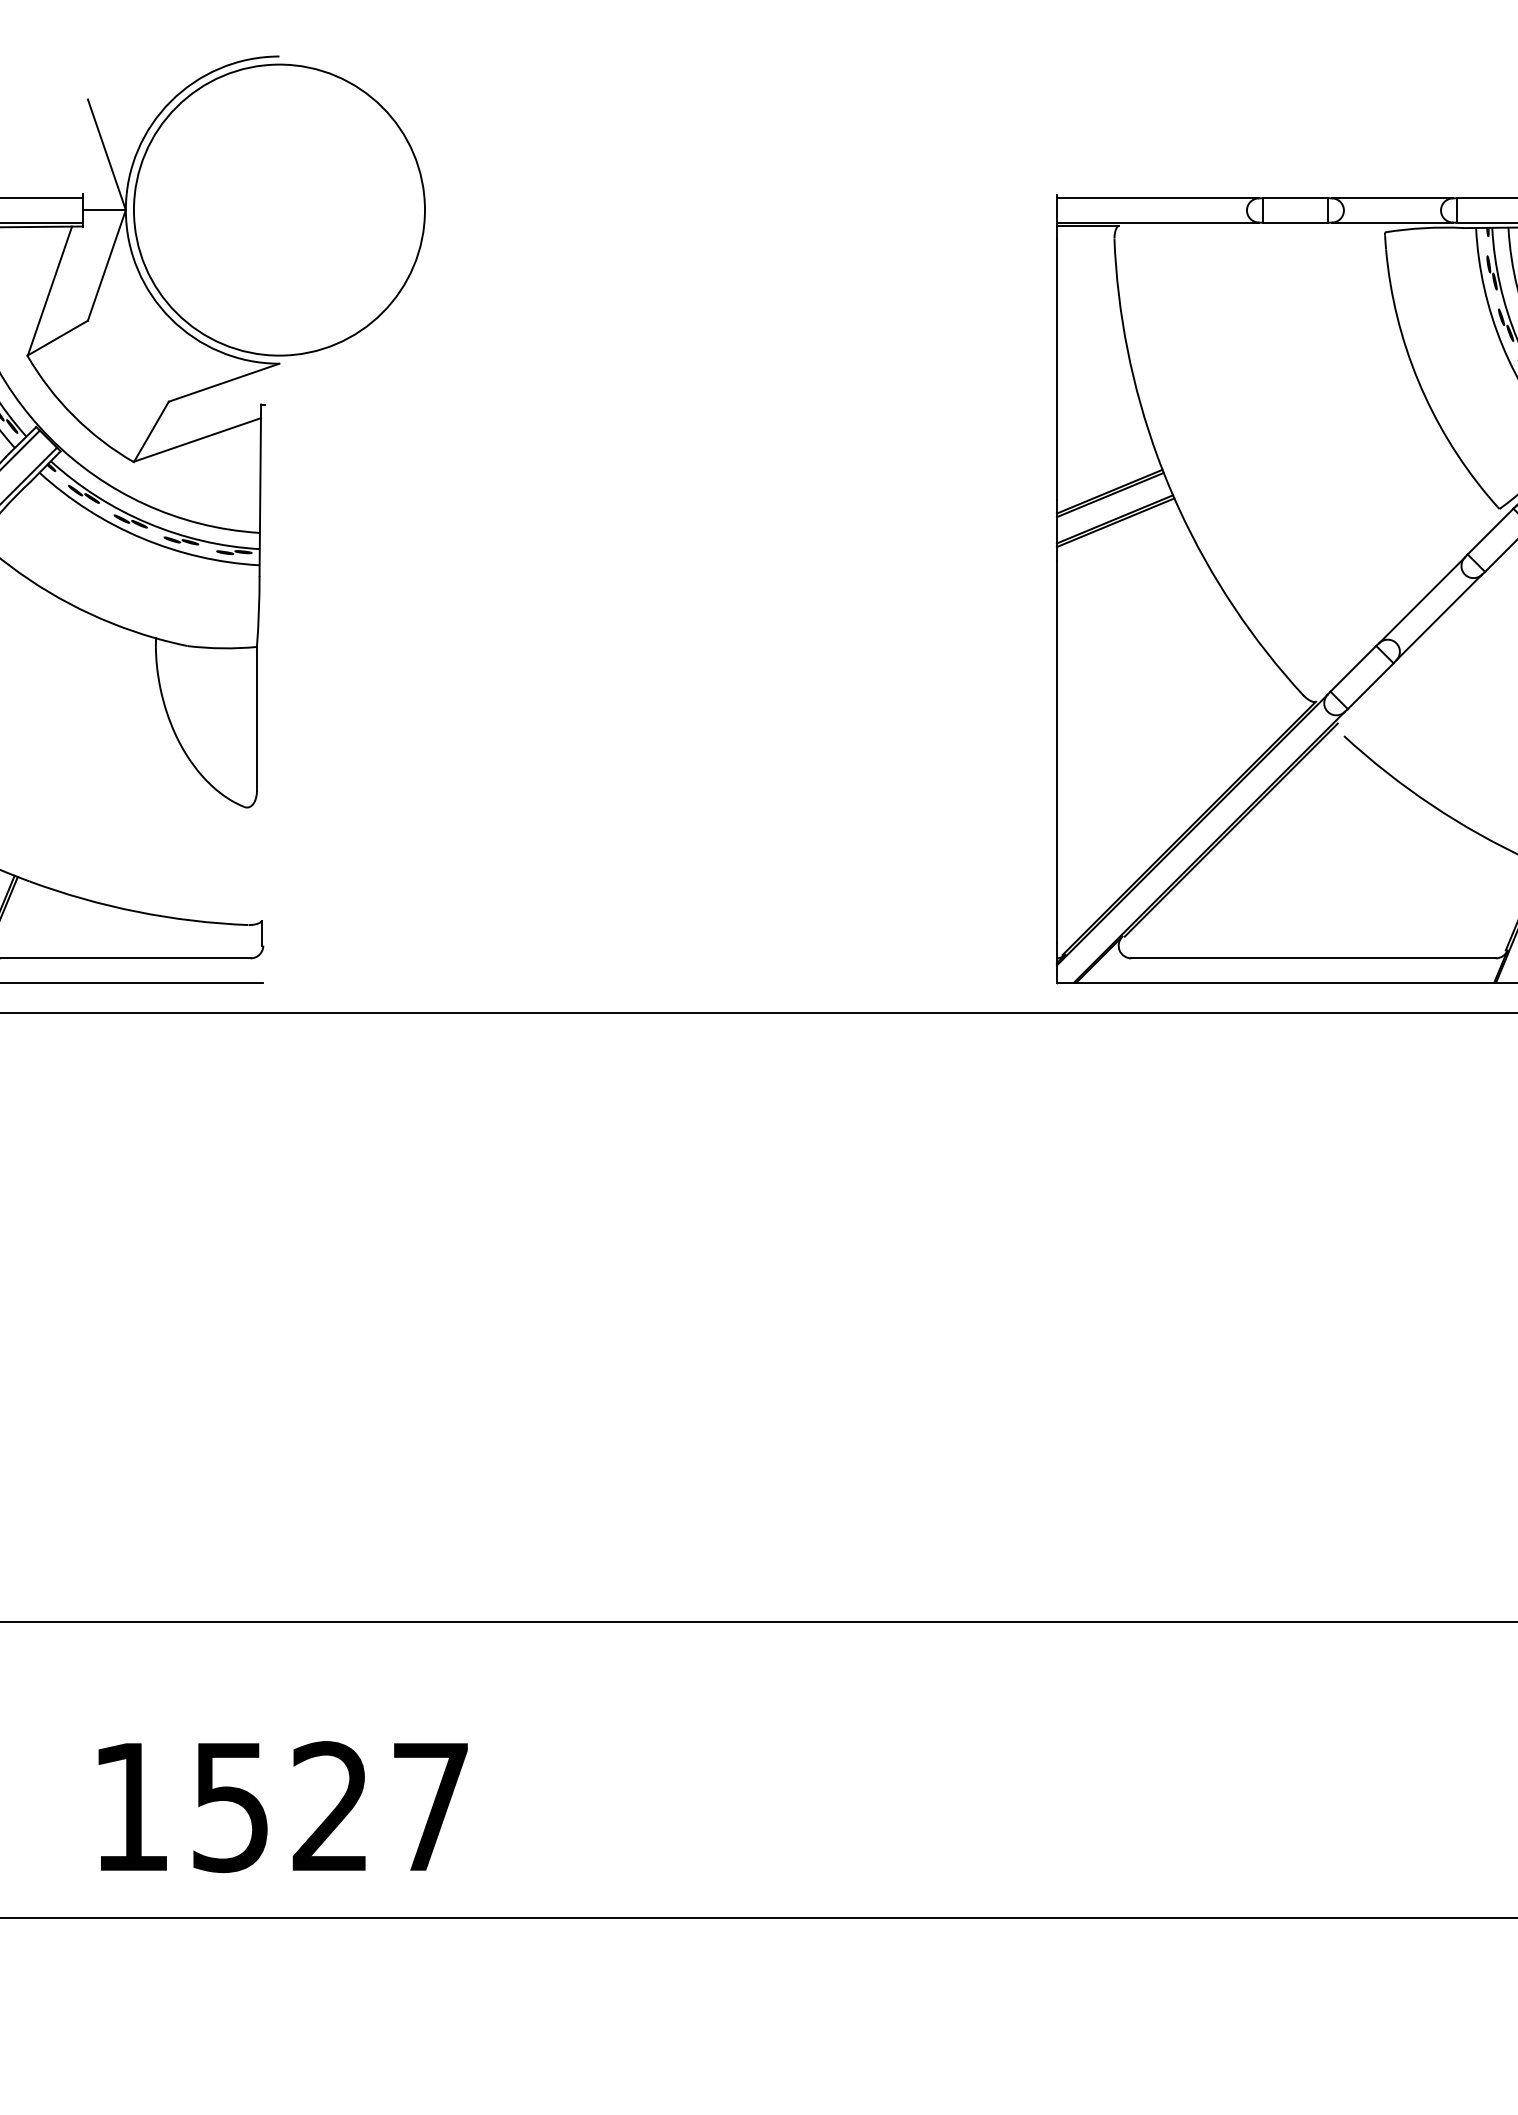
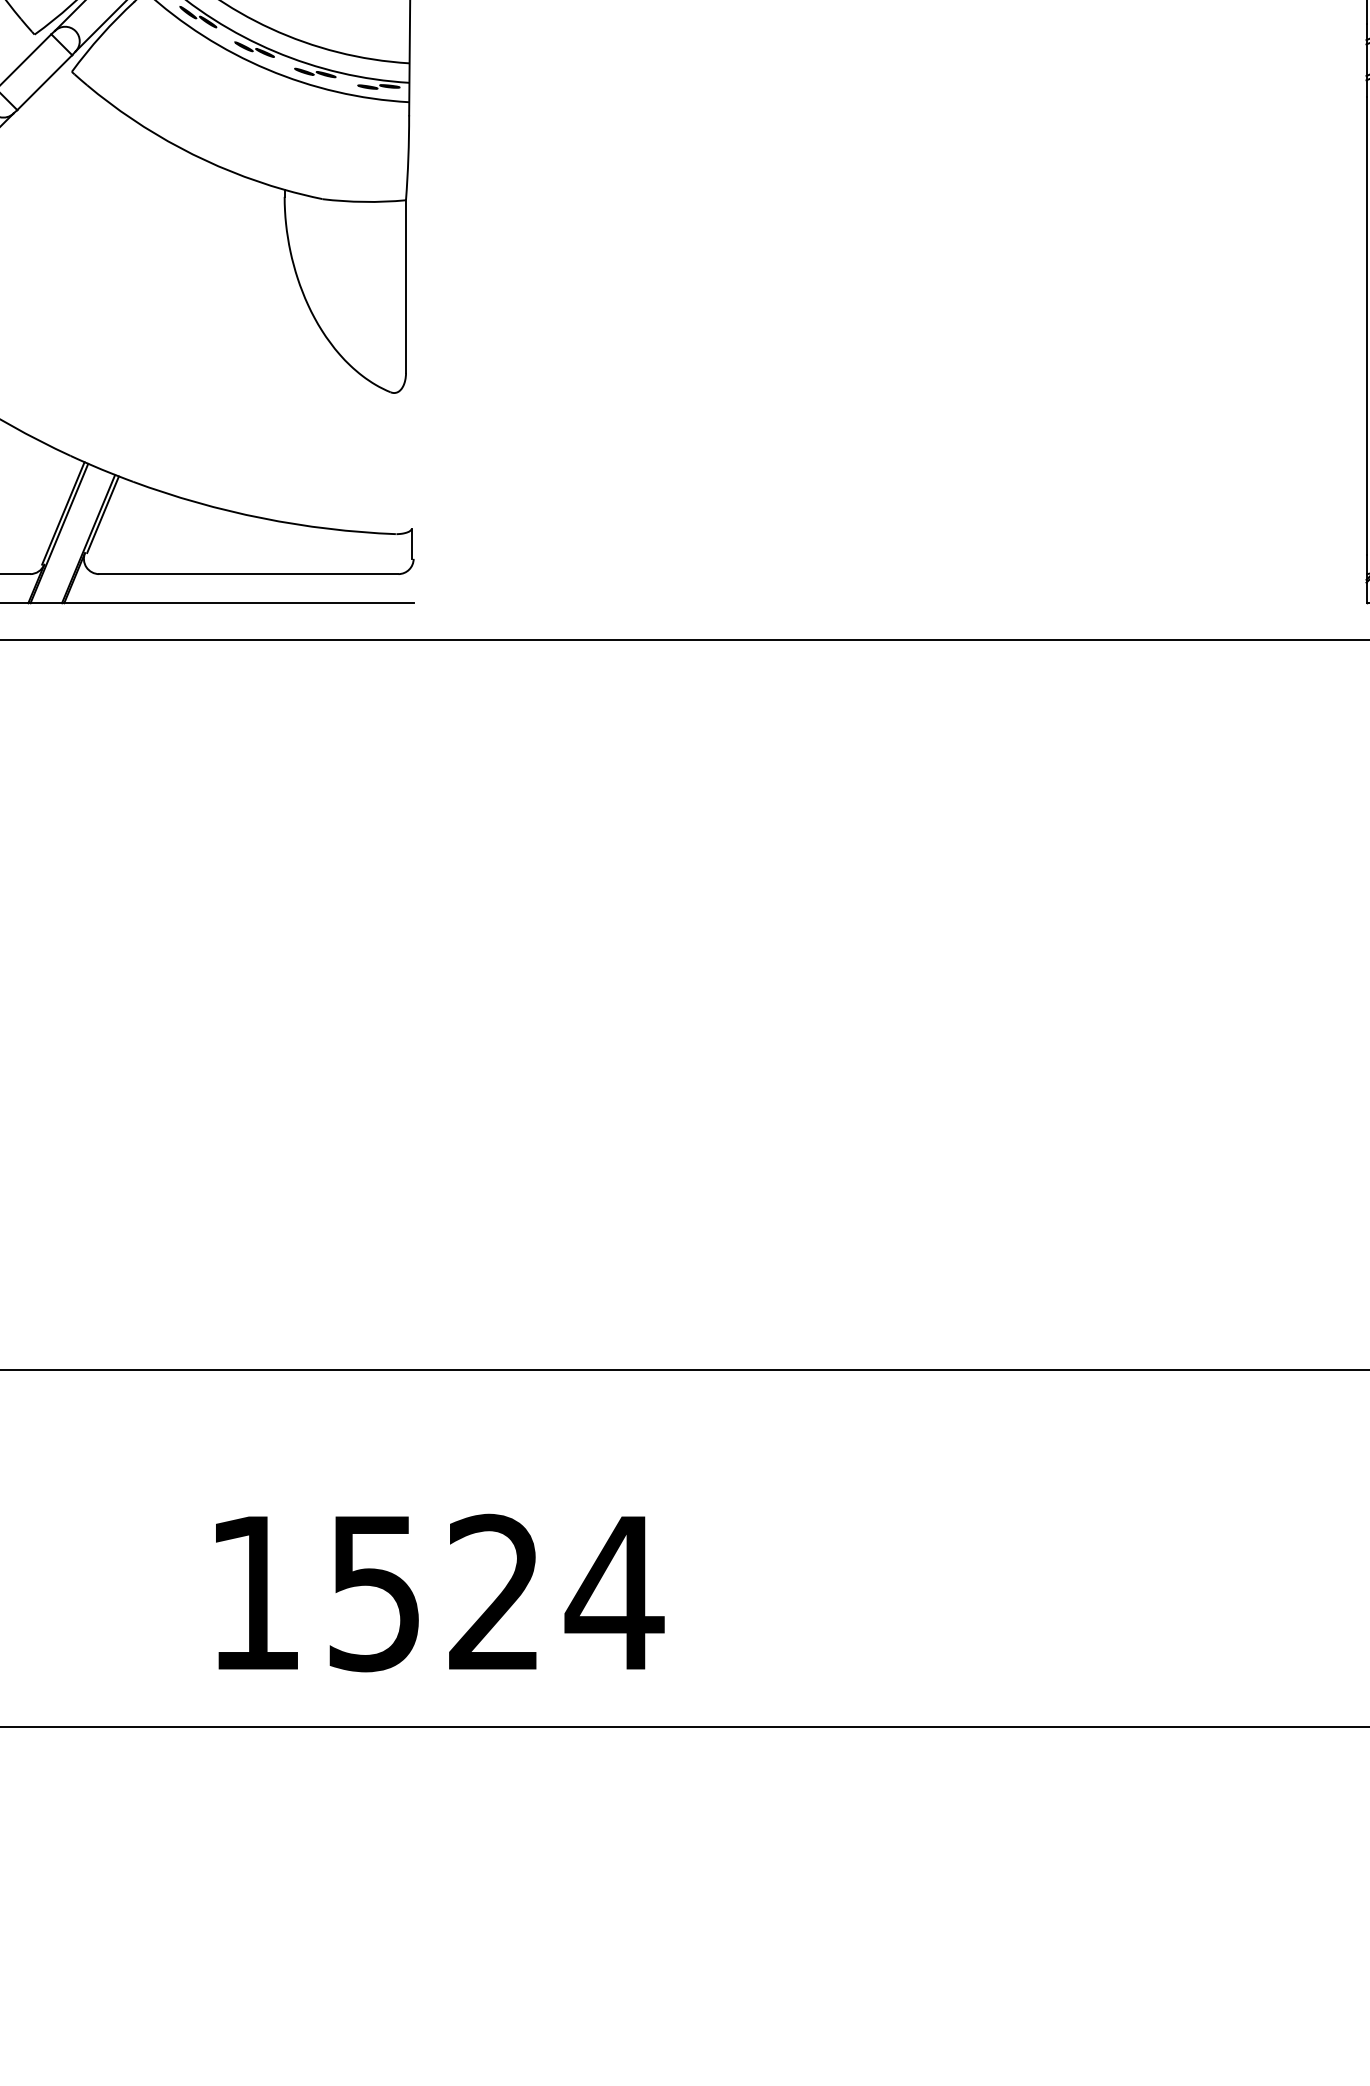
text: (430, 1806) -> (614, 1592), 1527 -> 1524

